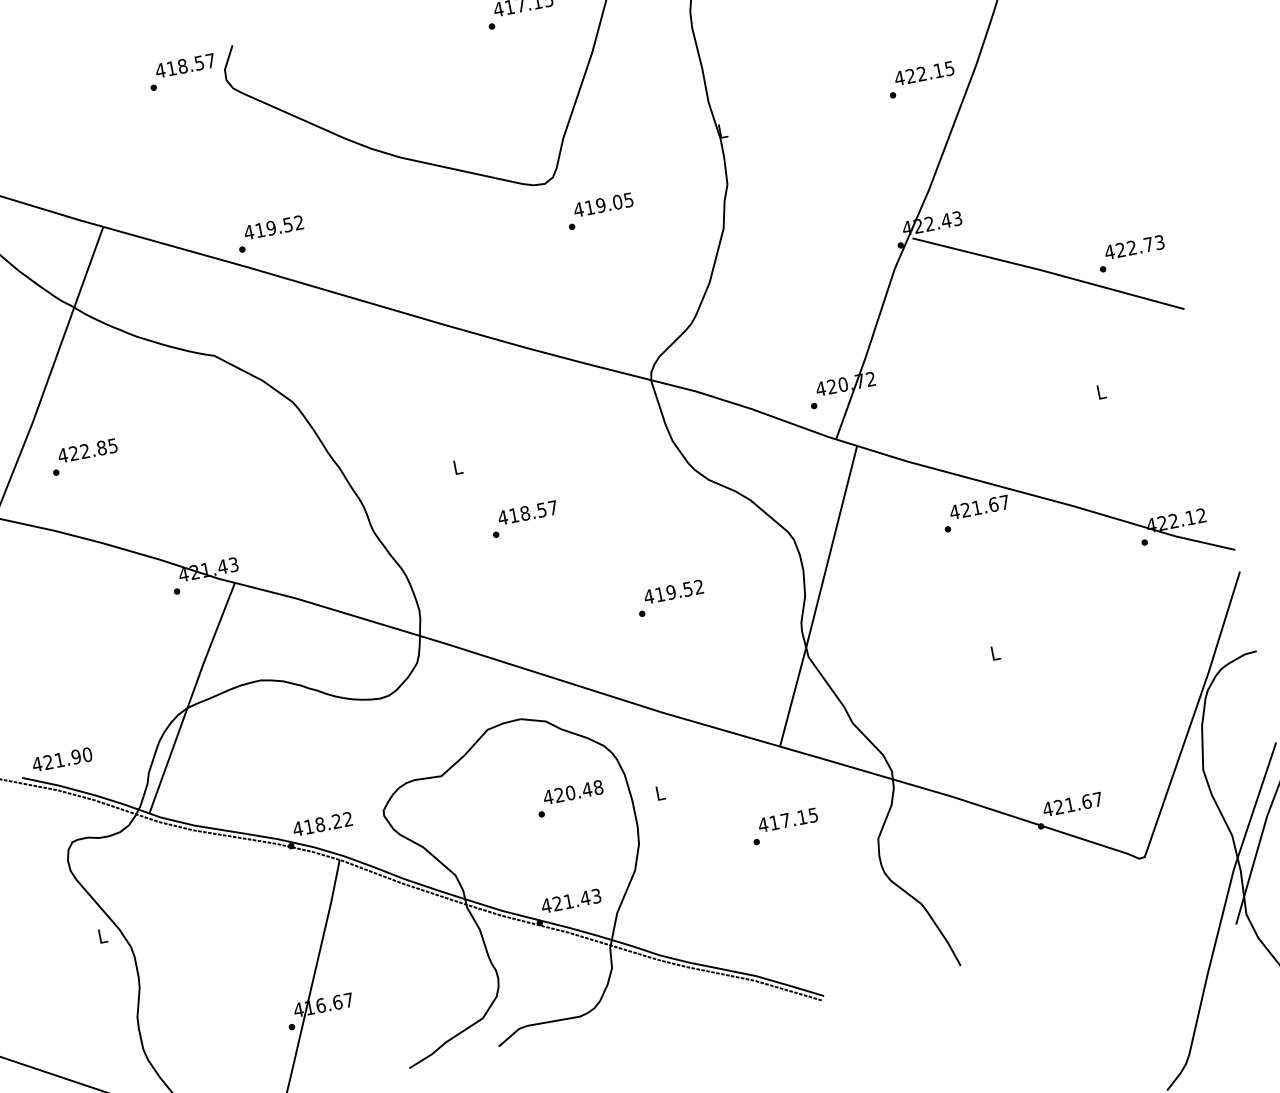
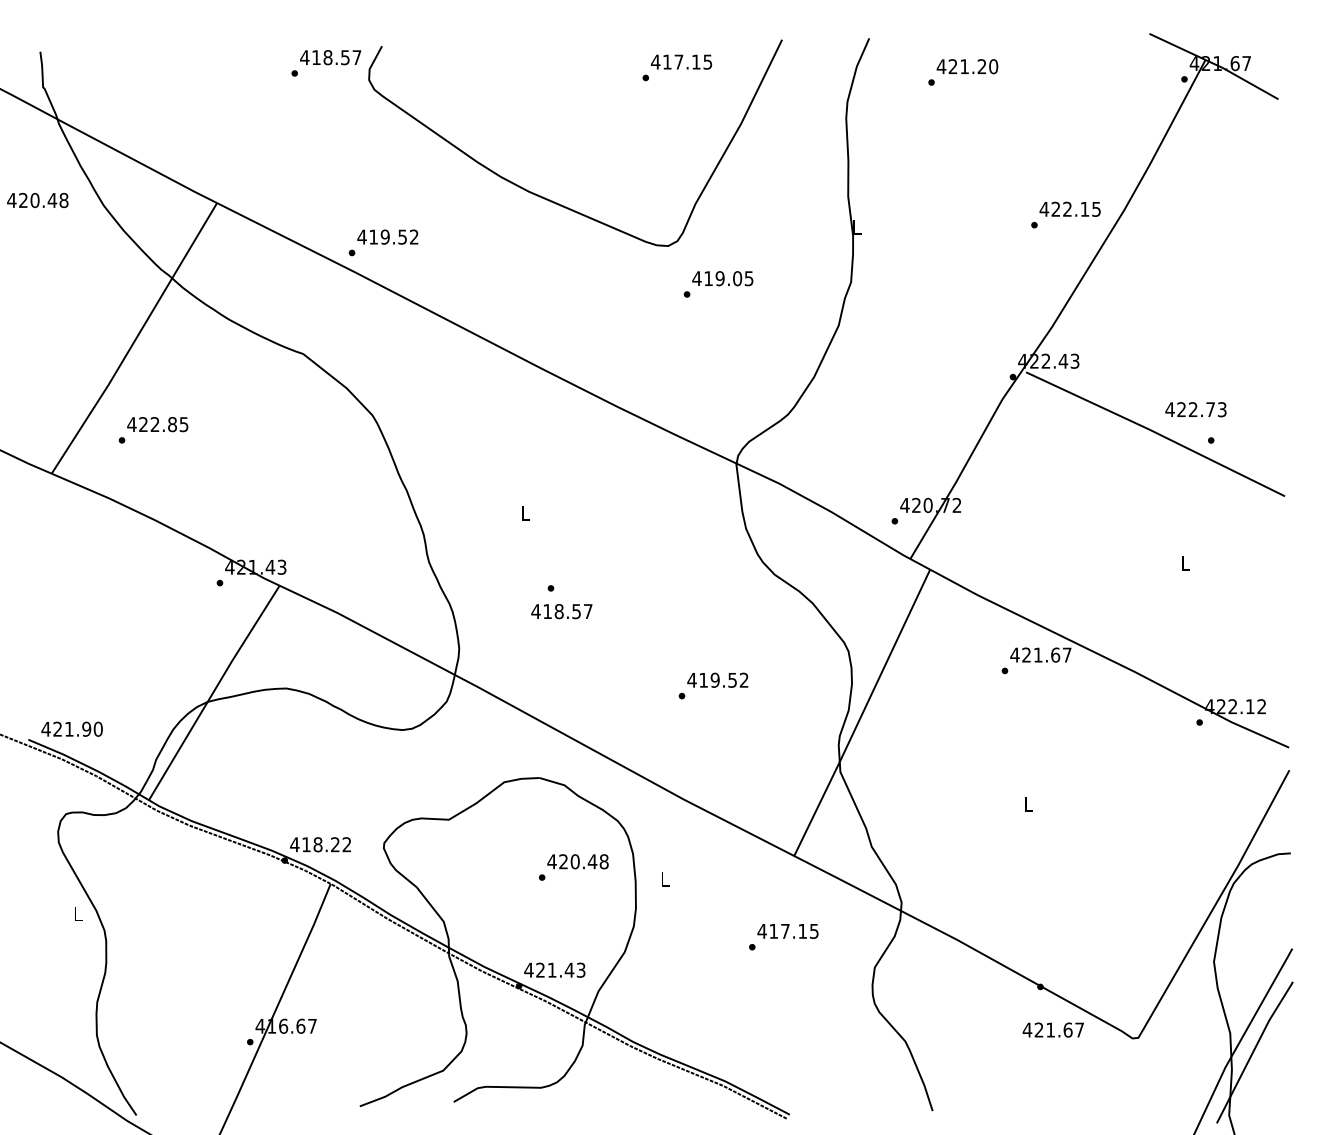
text: (1134, 247) -> (1195, 409), moved
text: (527, 512) -> (561, 611), moved
text: (1071, 804) -> (1052, 1029), moved

